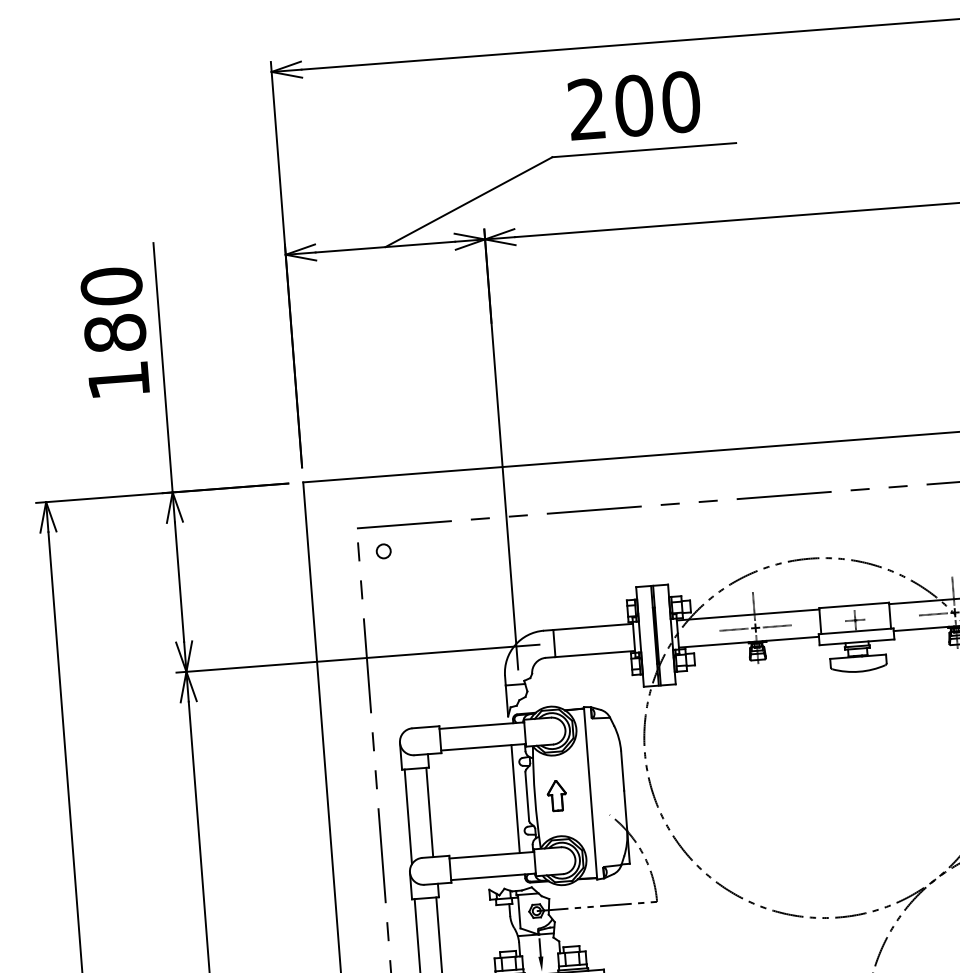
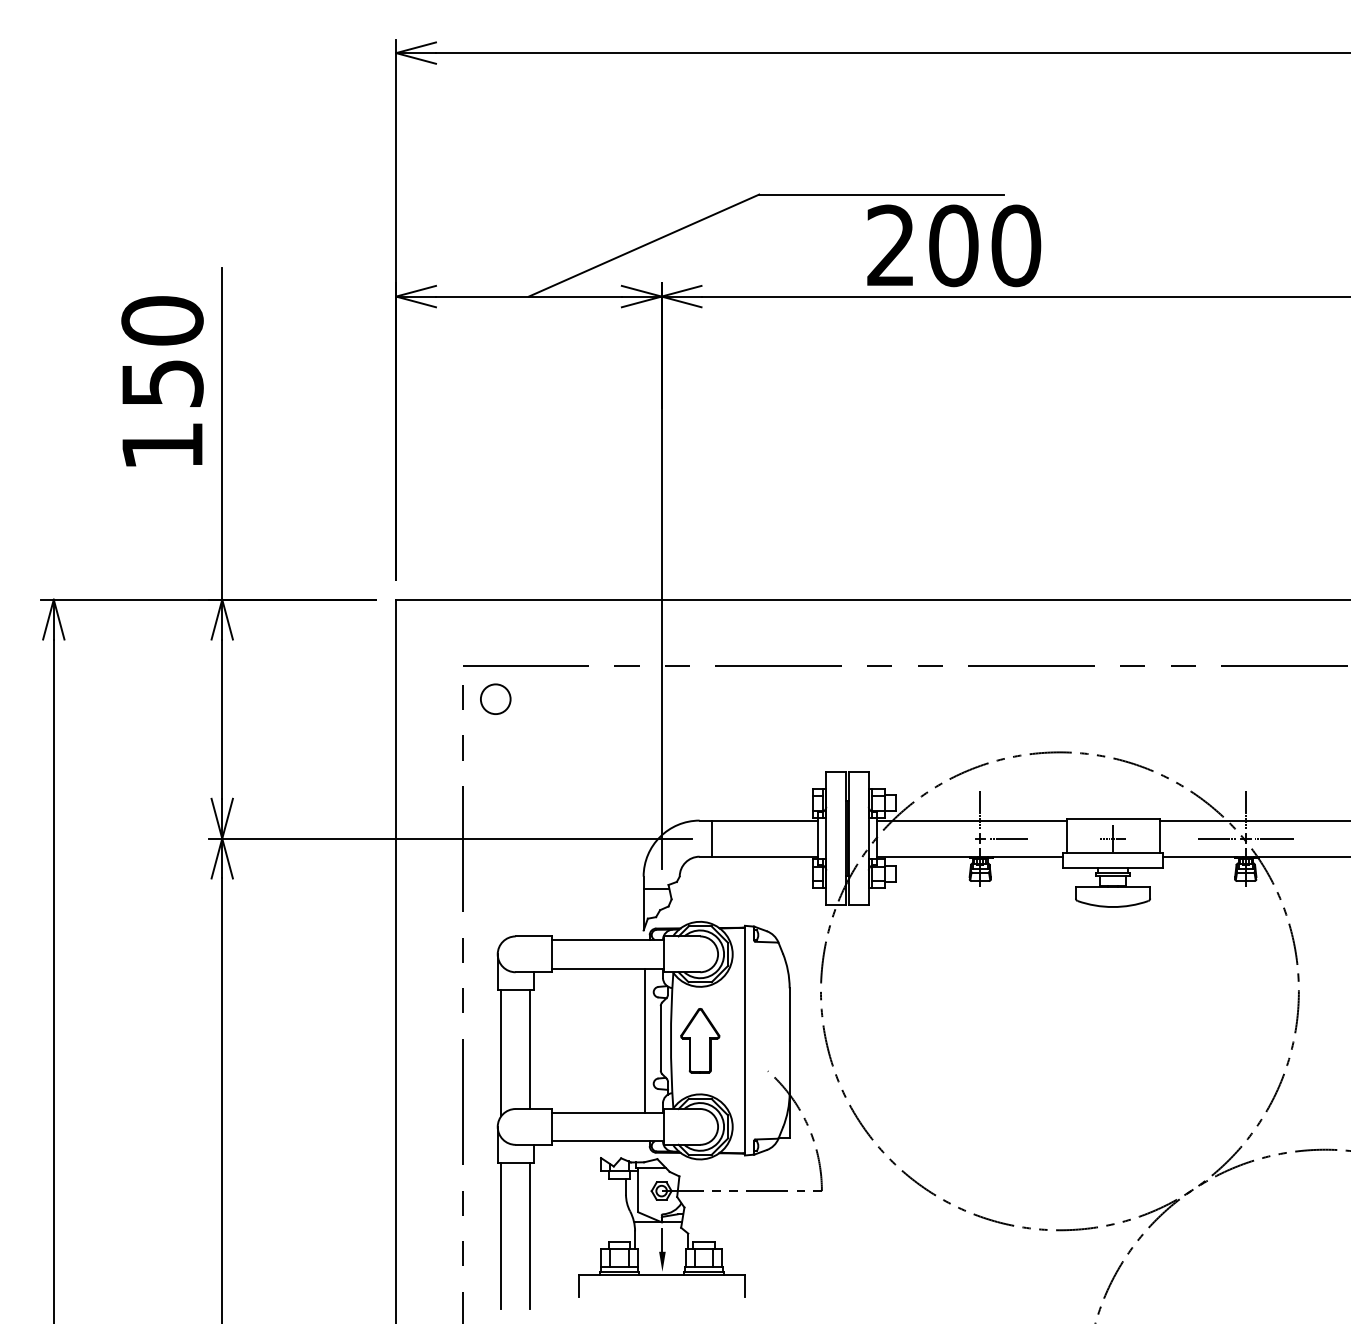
text: (634, 105) -> (954, 245), moved
text: (115, 332) -> (162, 382), 180 -> 150
circle: (383, 550) -> (495, 698), size x1.6
line: (734, 629) -> (951, 838), removed
part: (556, 795) -> (699, 1040), size x1.6

